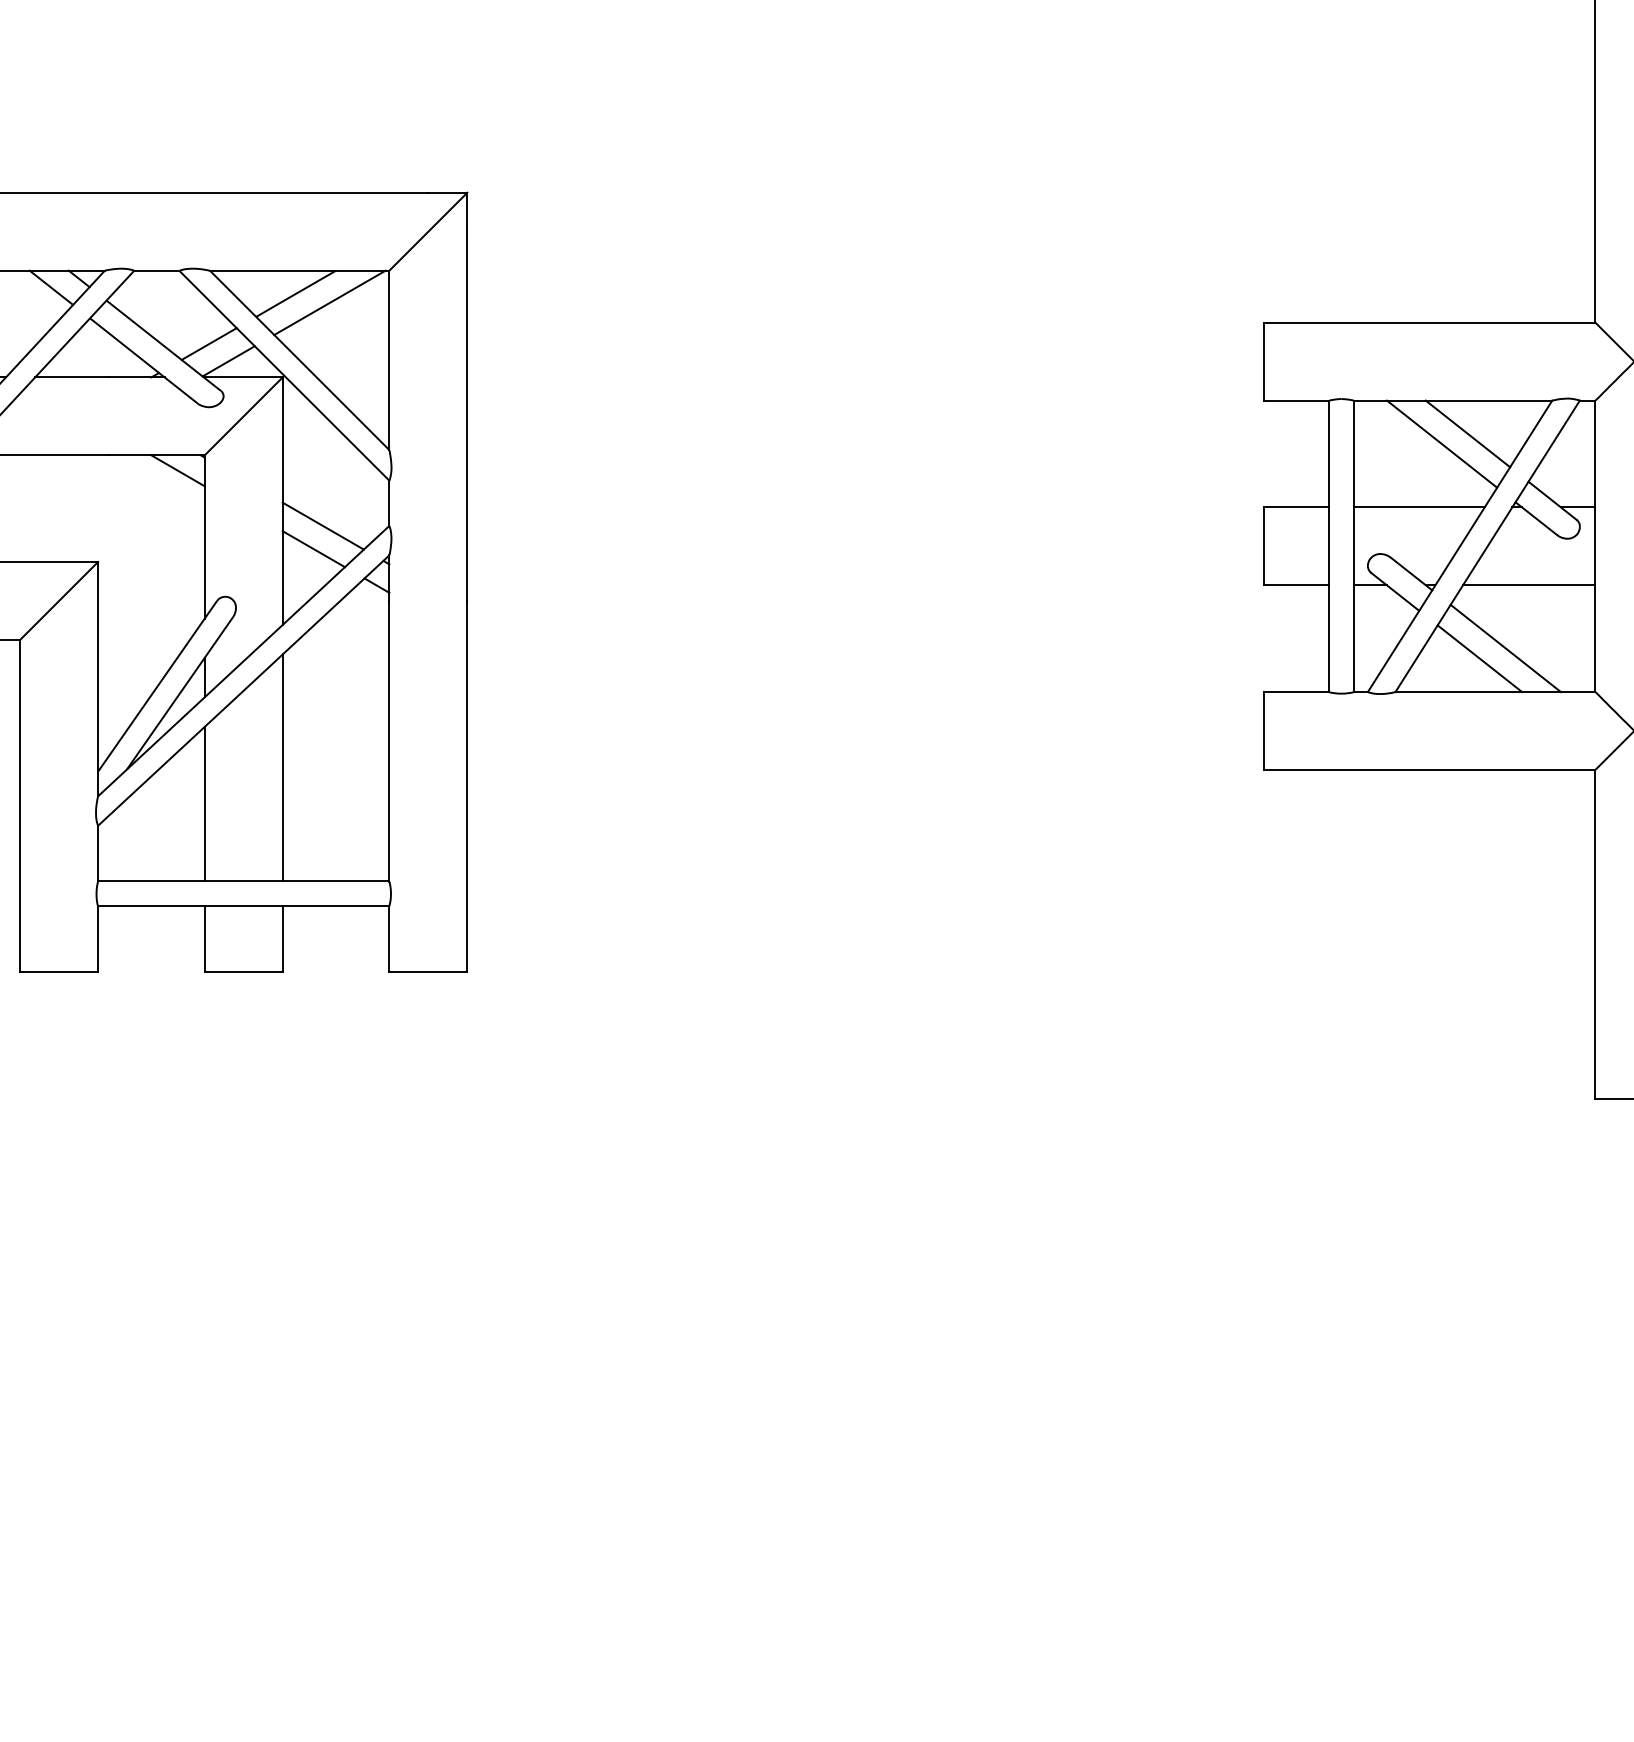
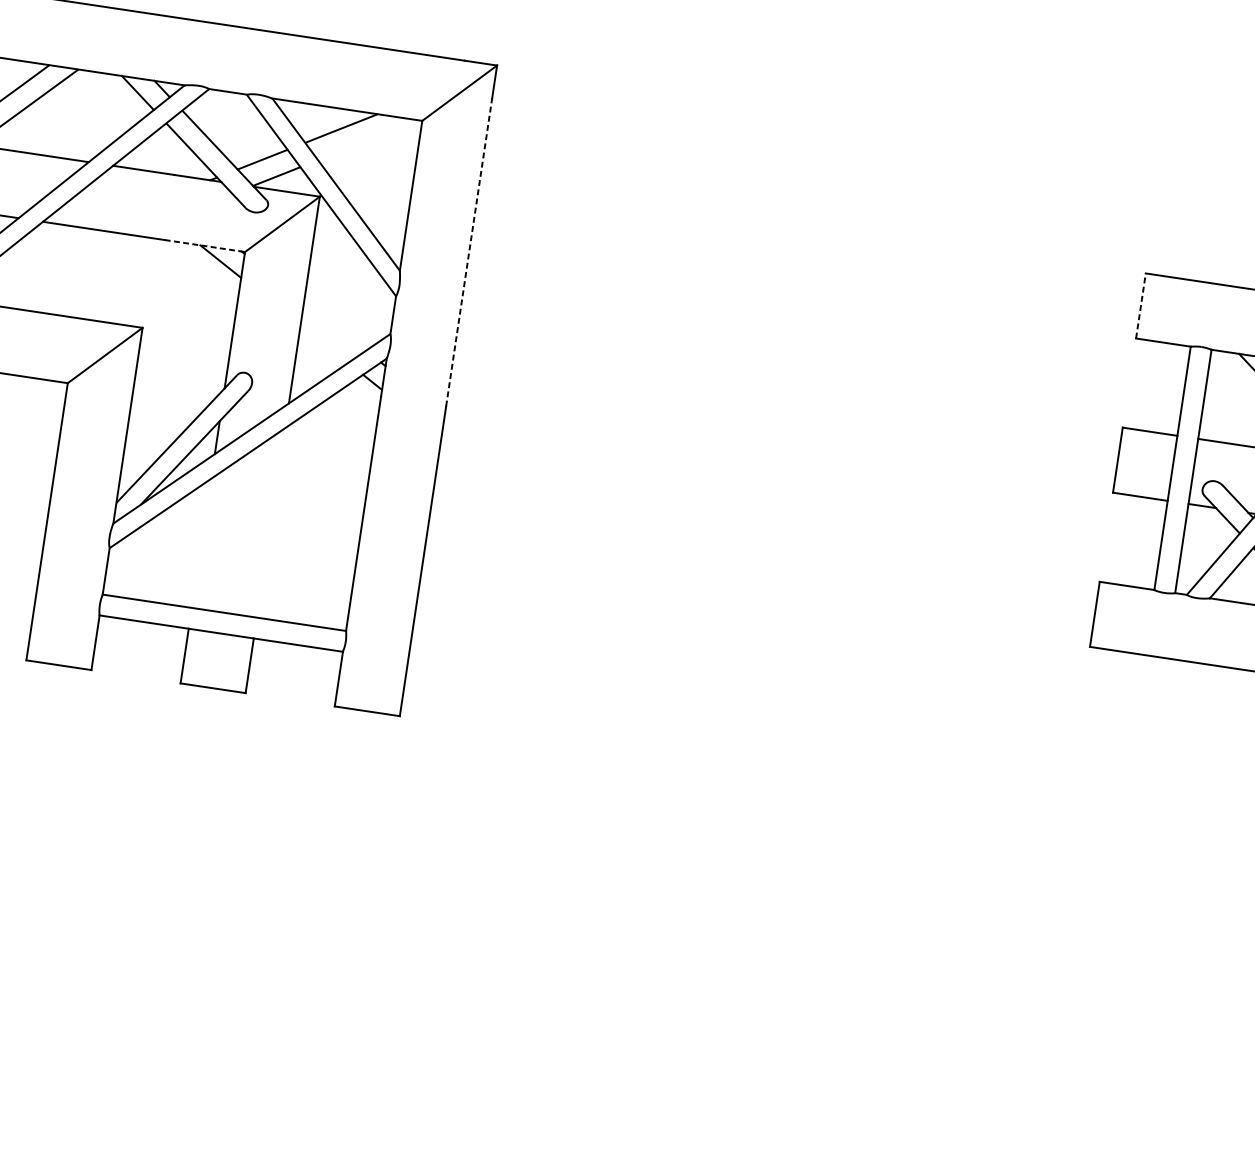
line: (329, 302) -> (368, 139), removed
line: (1263, 361) -> (1140, 305), solid -> dashed
line: (467, 416) -> (469, 252), solid -> dashed
line: (157, 455) -> (205, 246), solid -> dashed
line: (322, 525) -> (334, 325), removed
line: (313, 549) -> (324, 344), removed
line: (282, 767) -> (271, 522), removed
line: (204, 803) -> (201, 542), removed

